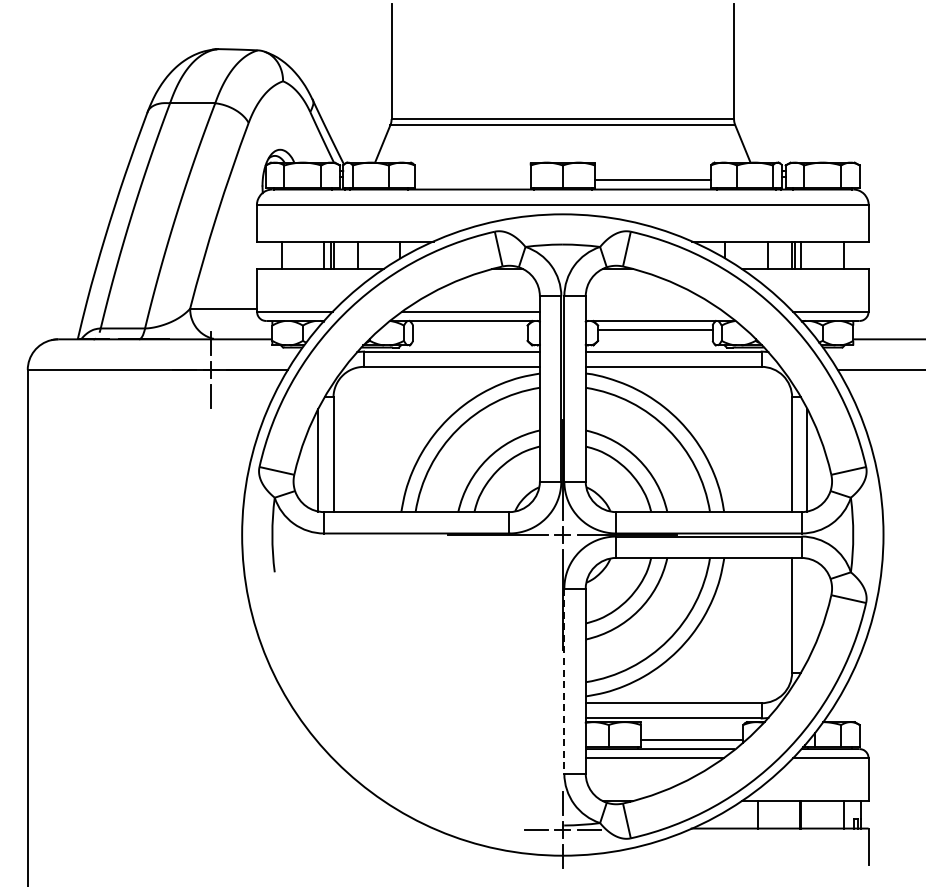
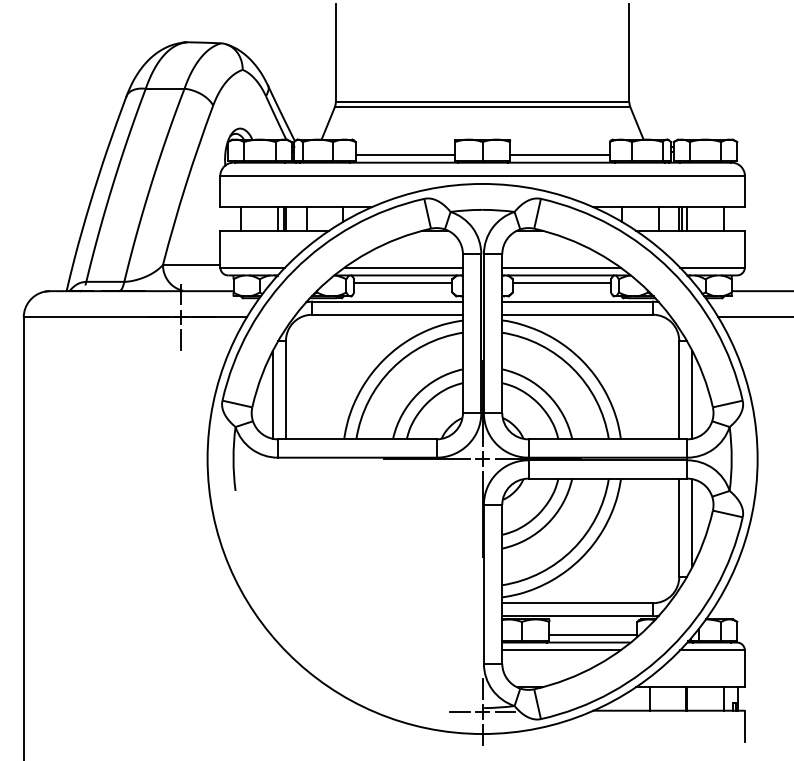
line: (472, 180) -> (405, 154), added
line: (654, 311) -> (561, 267), added
line: (470, 330) -> (403, 283), added
line: (807, 609) -> (692, 522), added
line: (564, 681) -> (484, 584), dashed -> solid

